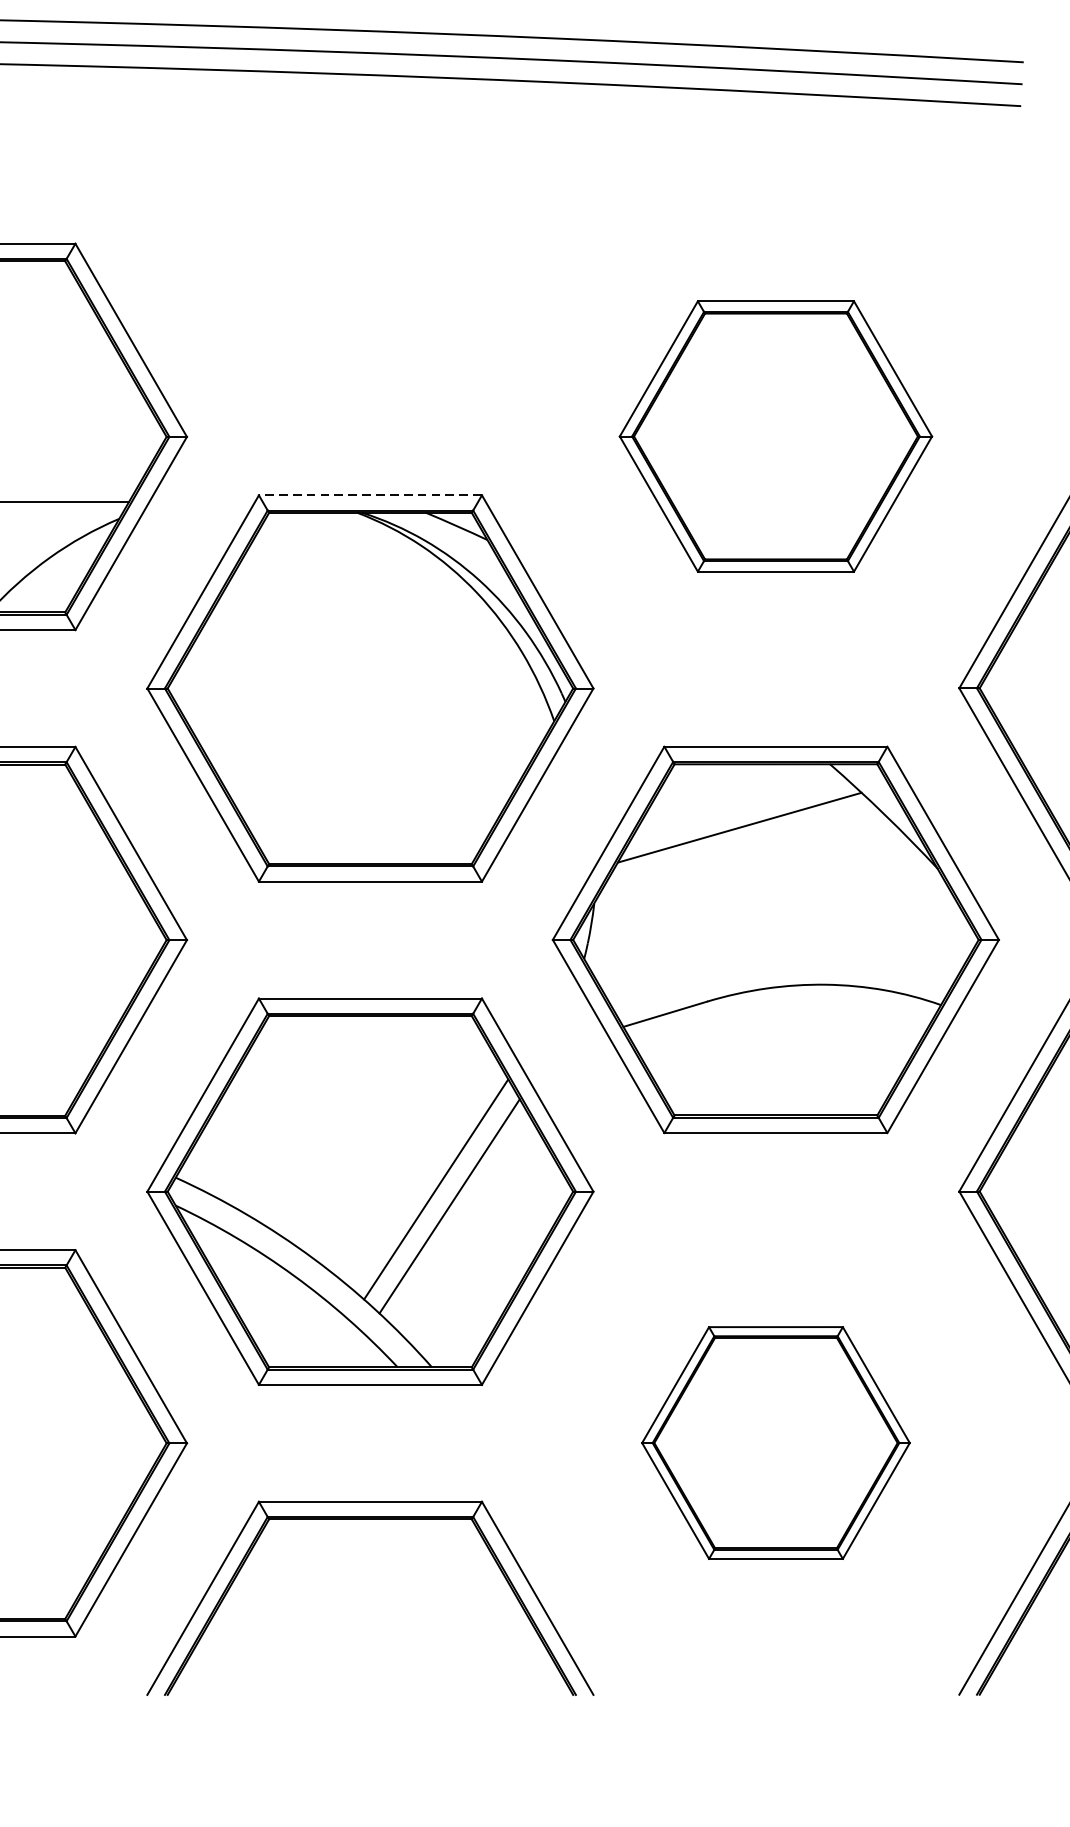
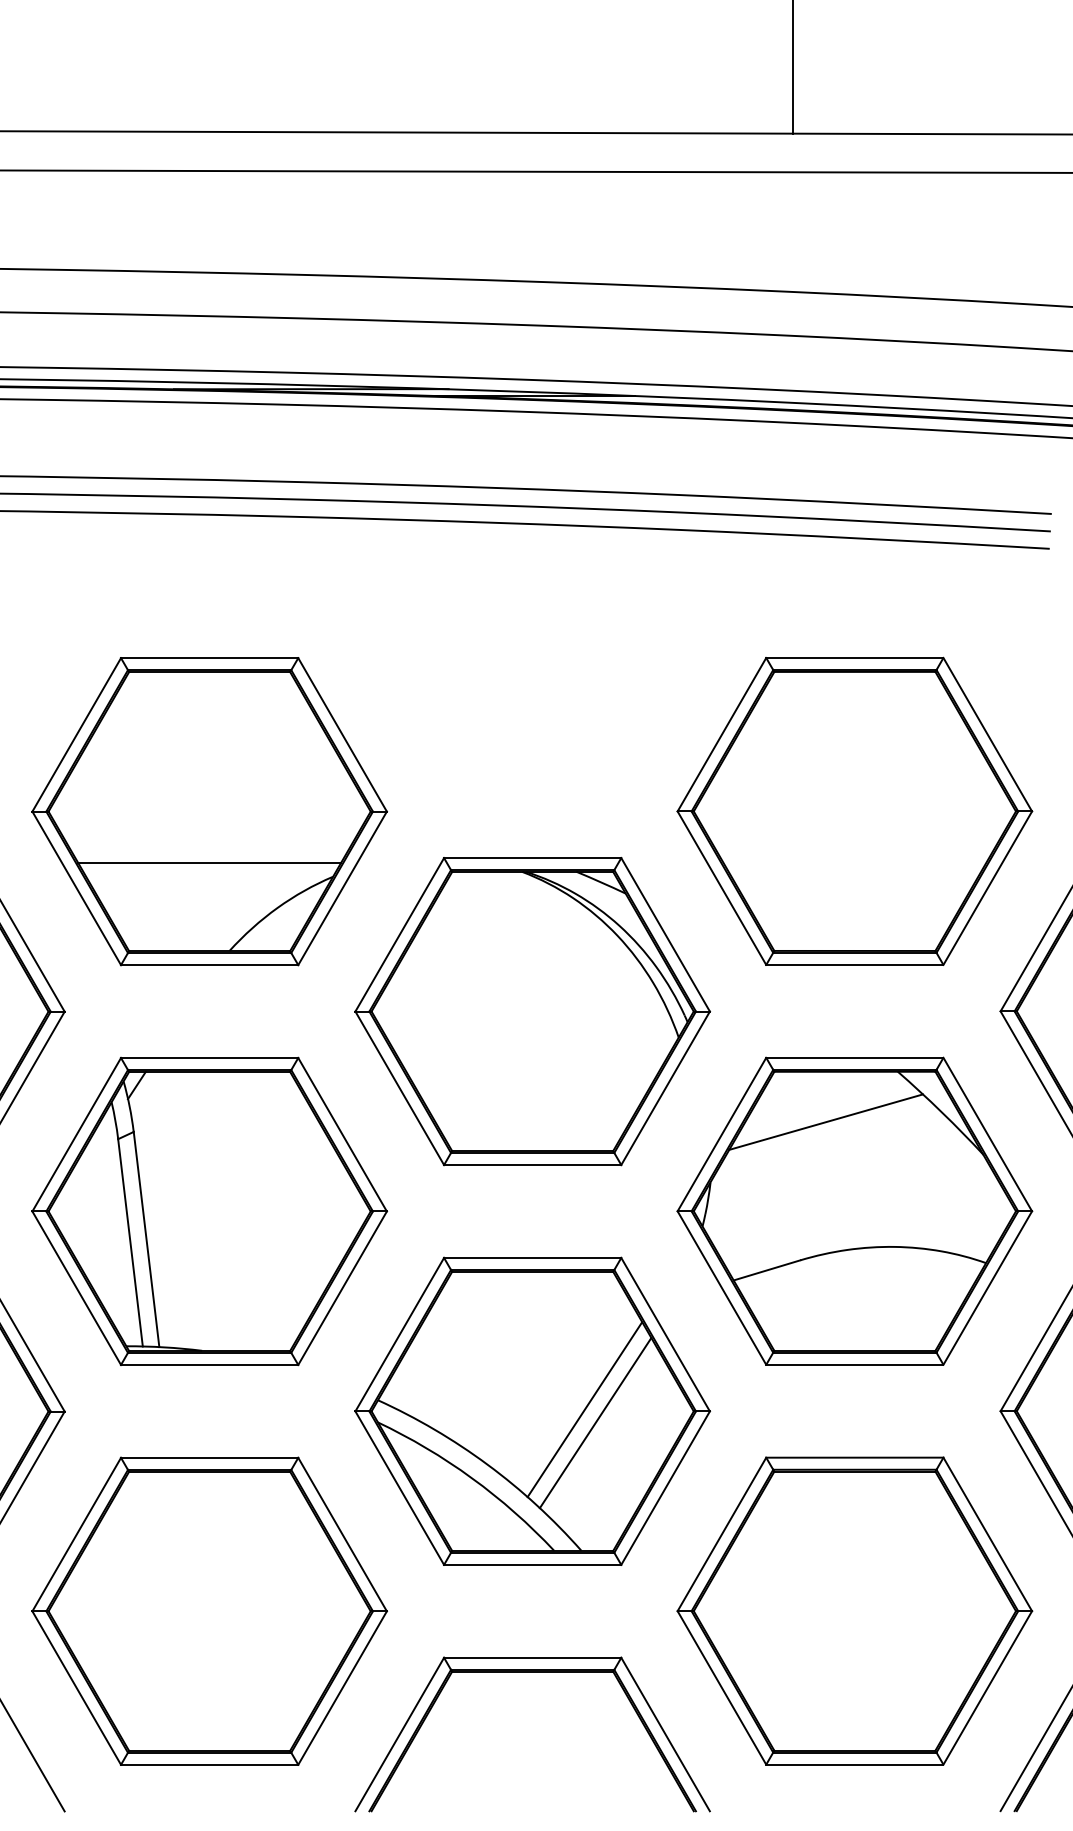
part: (775, 435) -> (854, 810), size x1.43
line: (370, 495) -> (532, 858), dashed -> solid
part: (775, 1442) -> (854, 1610), size x1.67

